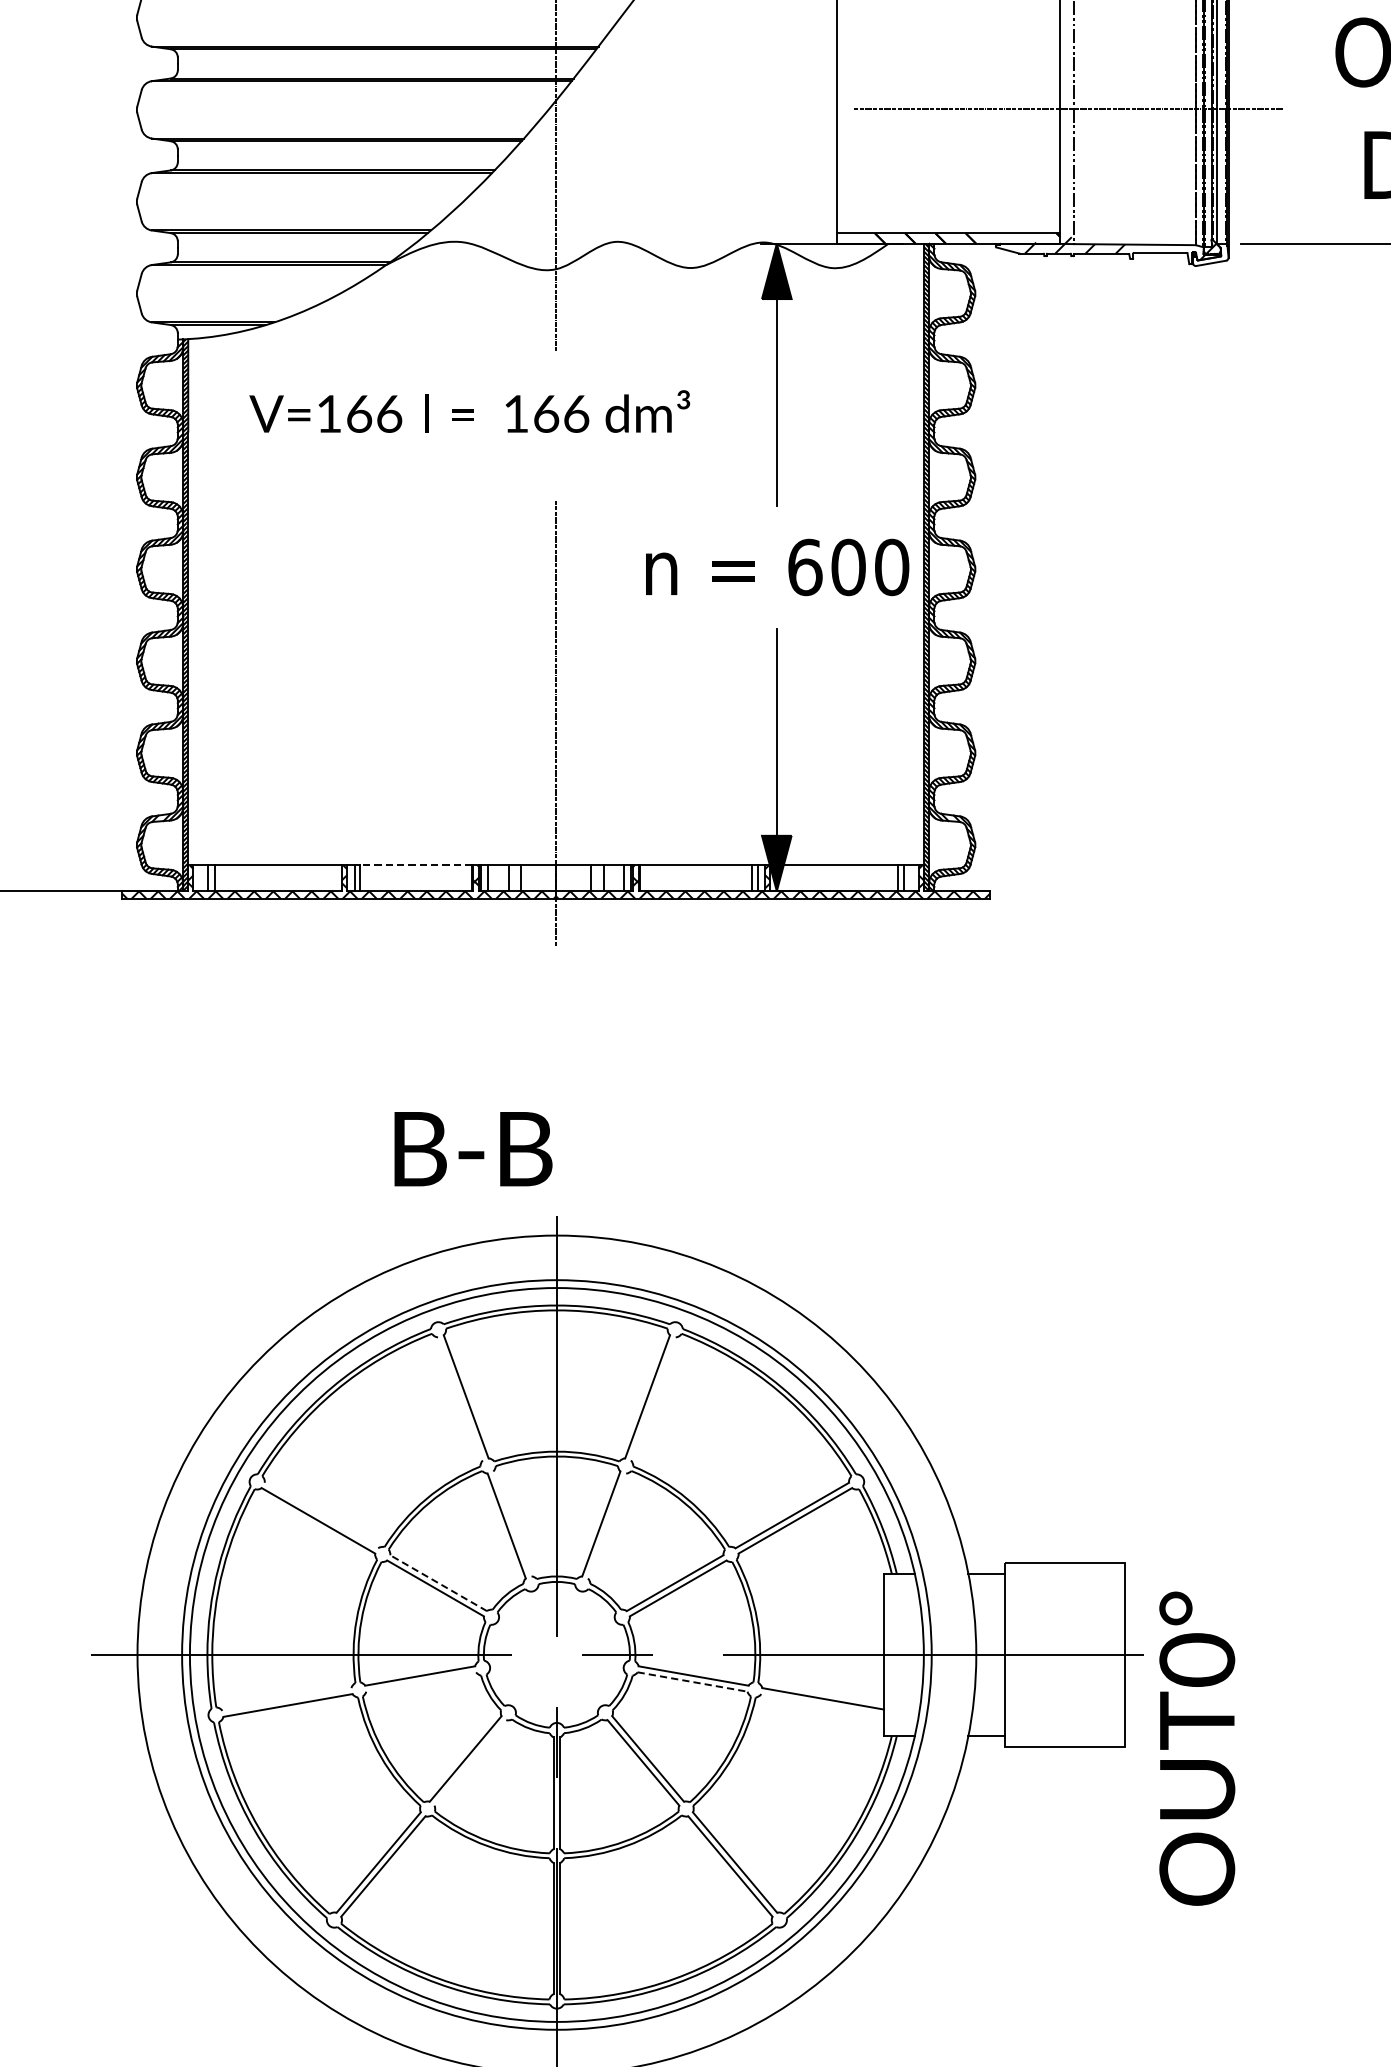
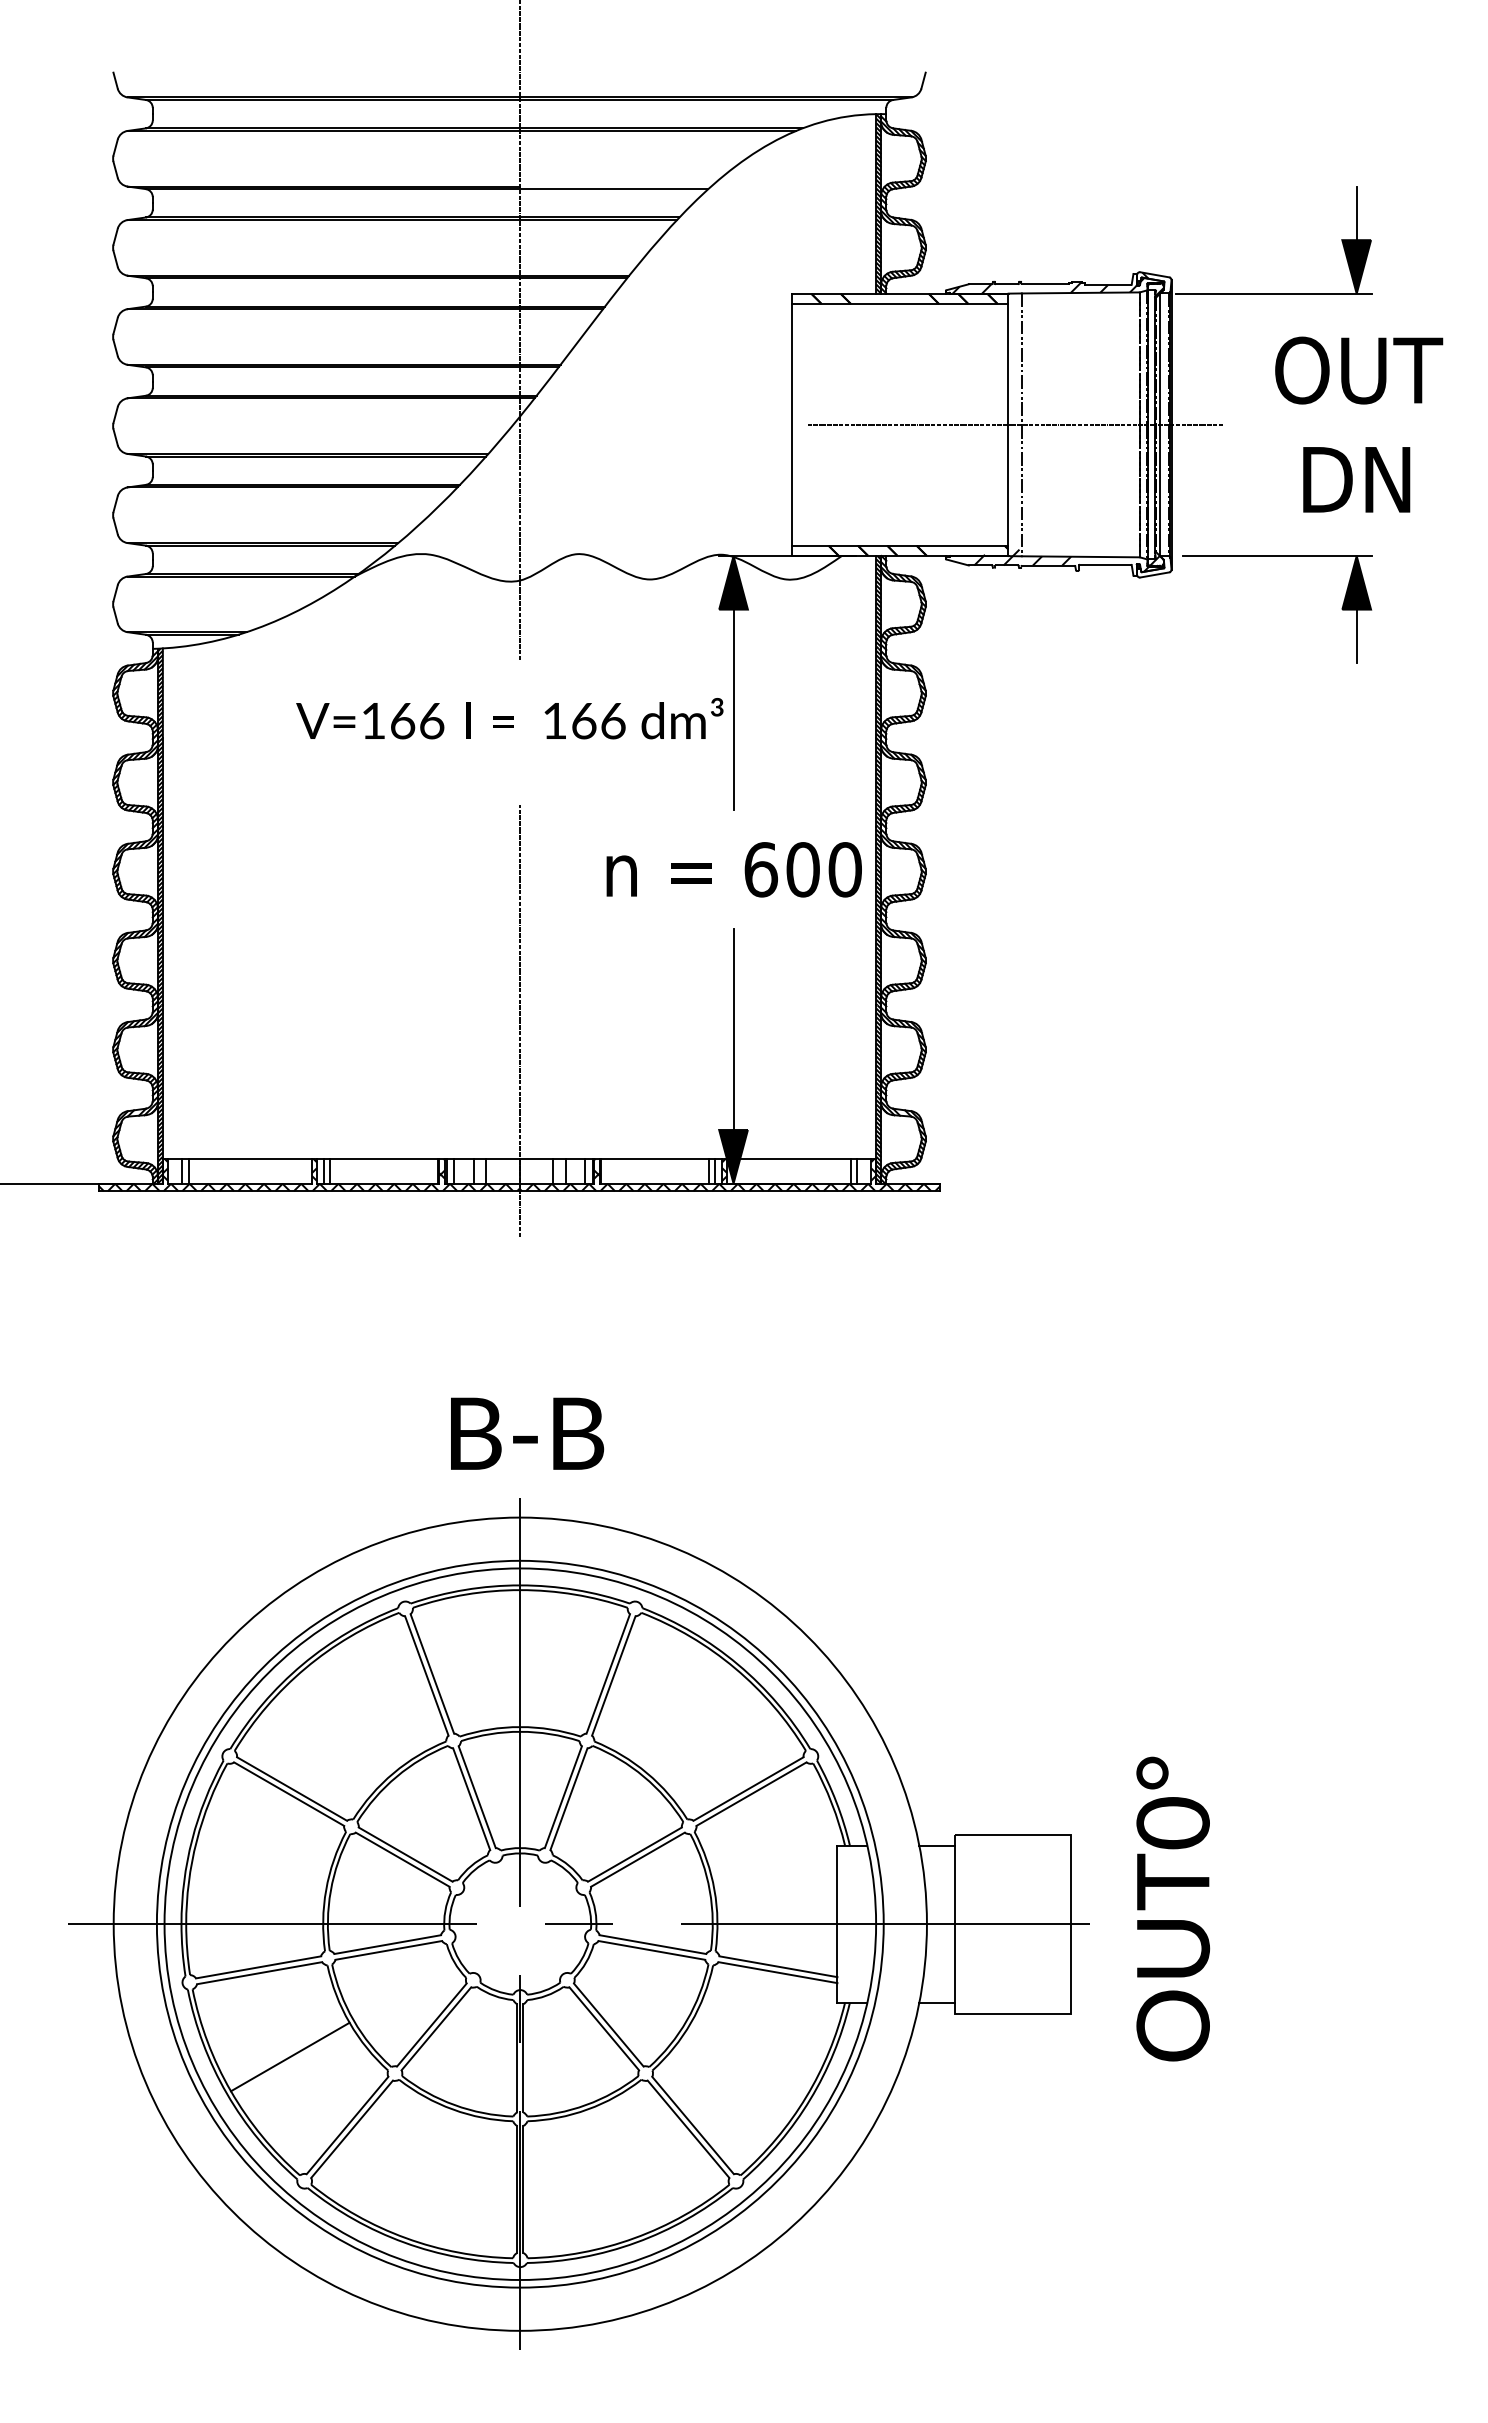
text: (469, 411) -> (509, 718), moved
line: (415, 865) -> (383, 1158), dashed -> solid
text: (473, 1148) -> (527, 1433), moved
line: (460, 1398) -> (426, 1675), added
line: (653, 1398) -> (613, 1675), added
line: (321, 1514) -> (292, 1788), added
line: (511, 1524) -> (476, 1797), added
line: (606, 1526) -> (568, 1799), added
line: (438, 1583) -> (405, 1854), dashed -> solid
line: (420, 1682) -> (388, 1950), added
line: (693, 1682) -> (652, 1950), dashed -> solid
line: (286, 1699) -> (258, 1967), added
line: (822, 1704) -> (777, 1972), added
text: (1197, 1748) -> (1173, 1908), moved
line: (470, 1762) -> (436, 2028), added
line: (318, 1791) -> (289, 2056), added

